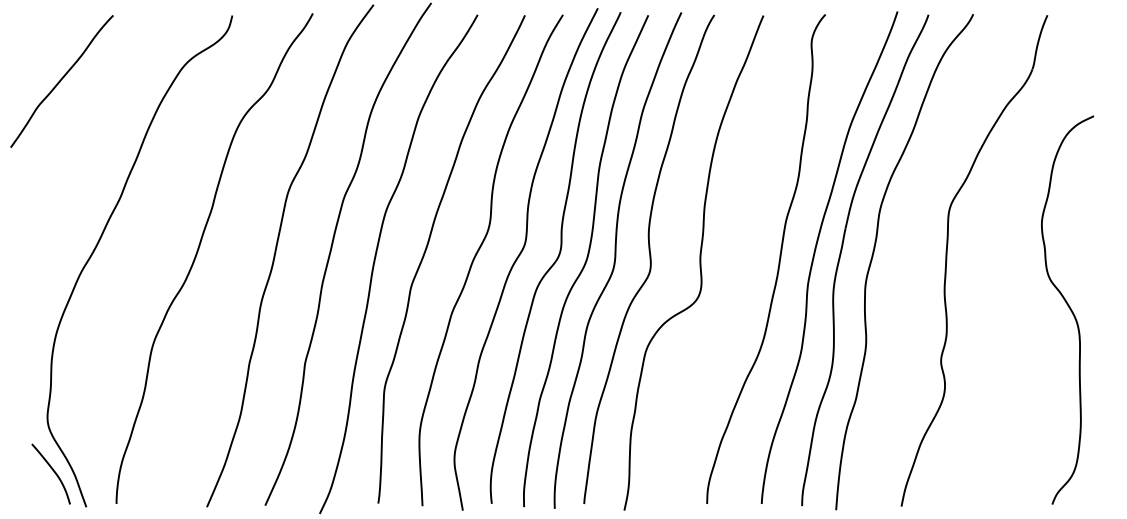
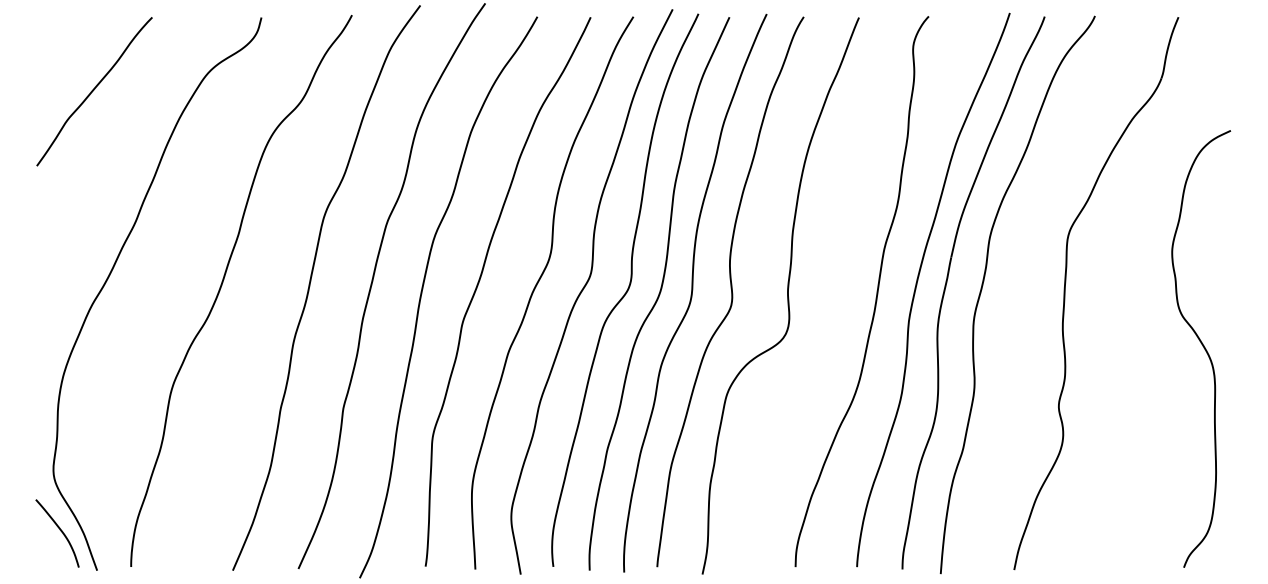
curve: (61, 80) -> (93, 90), moved

